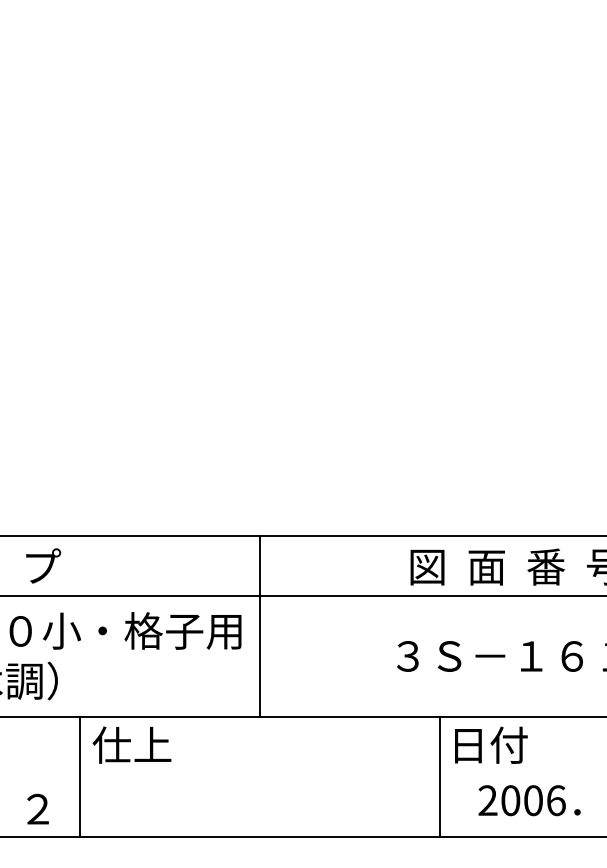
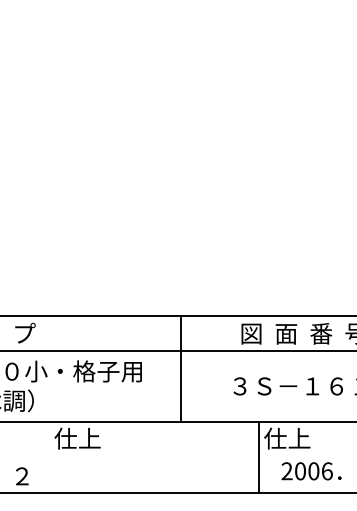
line: (259, 625) -> (180, 368), moved
text: (488, 744) -> (287, 438), 日付 -> 仕上
line: (79, 775) -> (46, 456), removed

